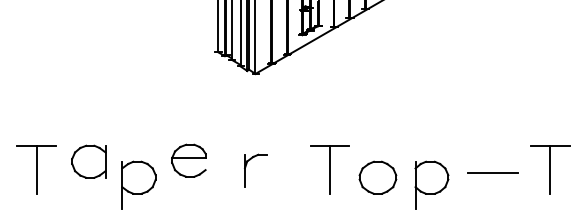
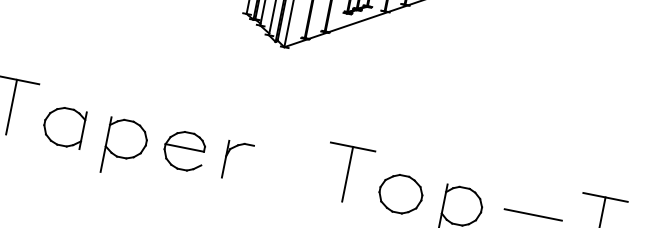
part: (188, 160) -> (183, 150), moved
part: (88, 161) -> (63, 126), moved
part: (246, 167) -> (228, 155), moved

